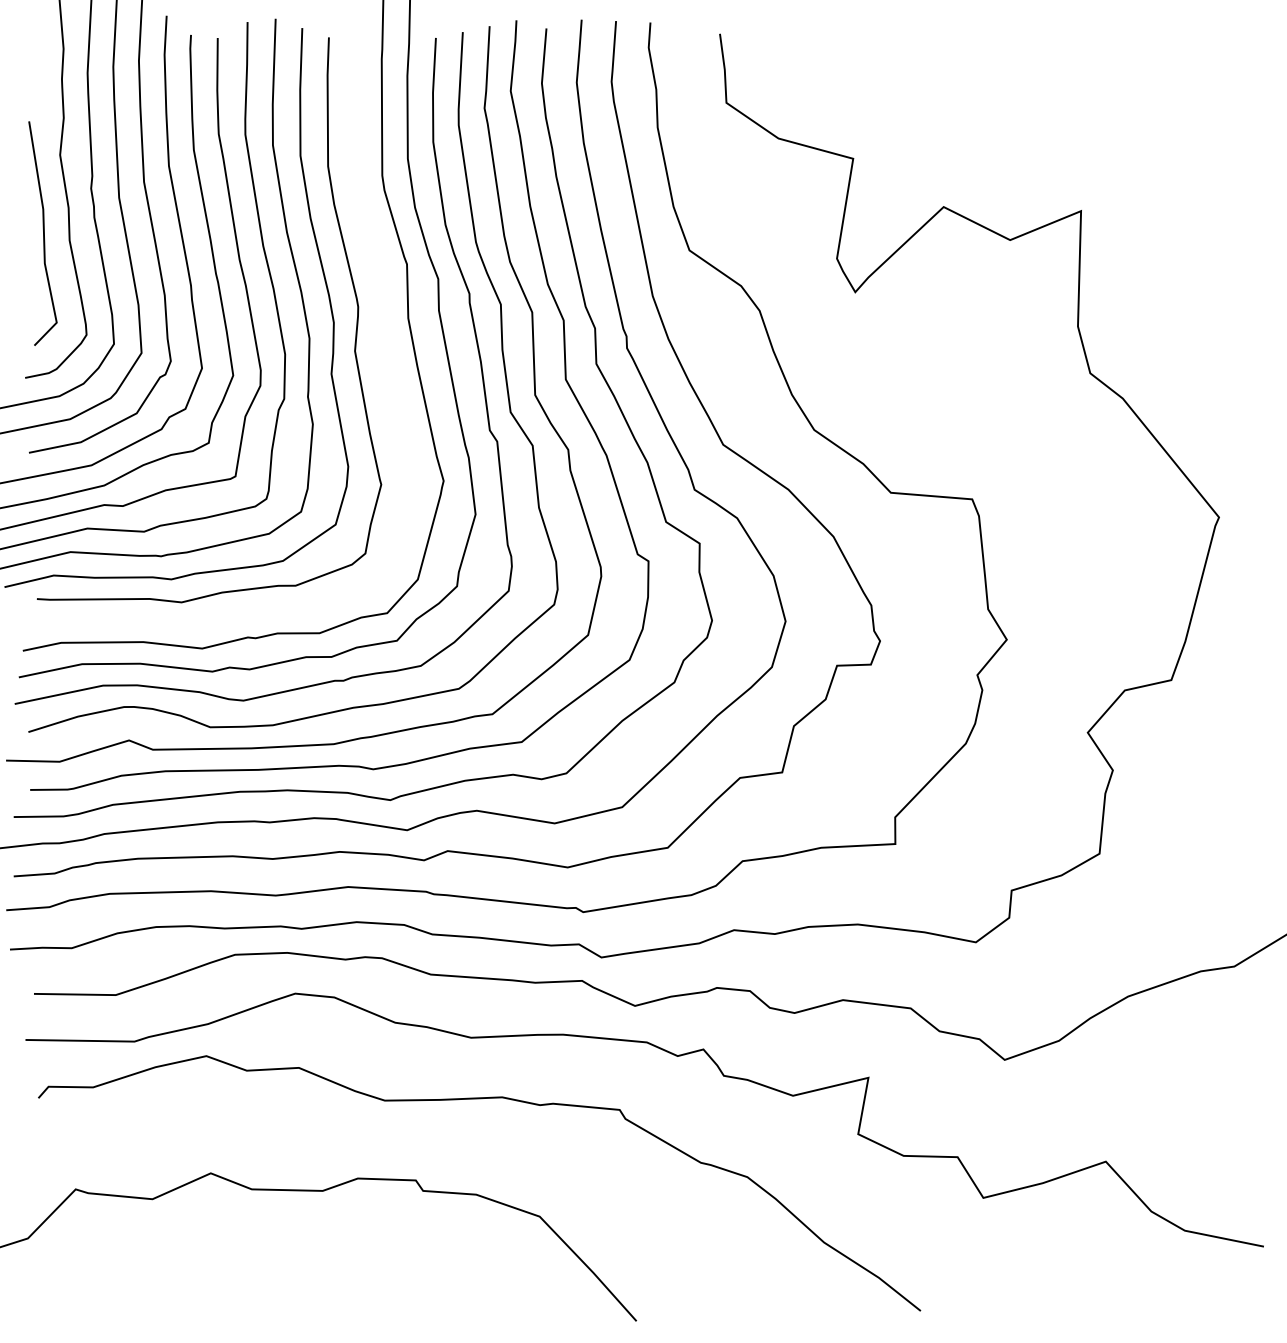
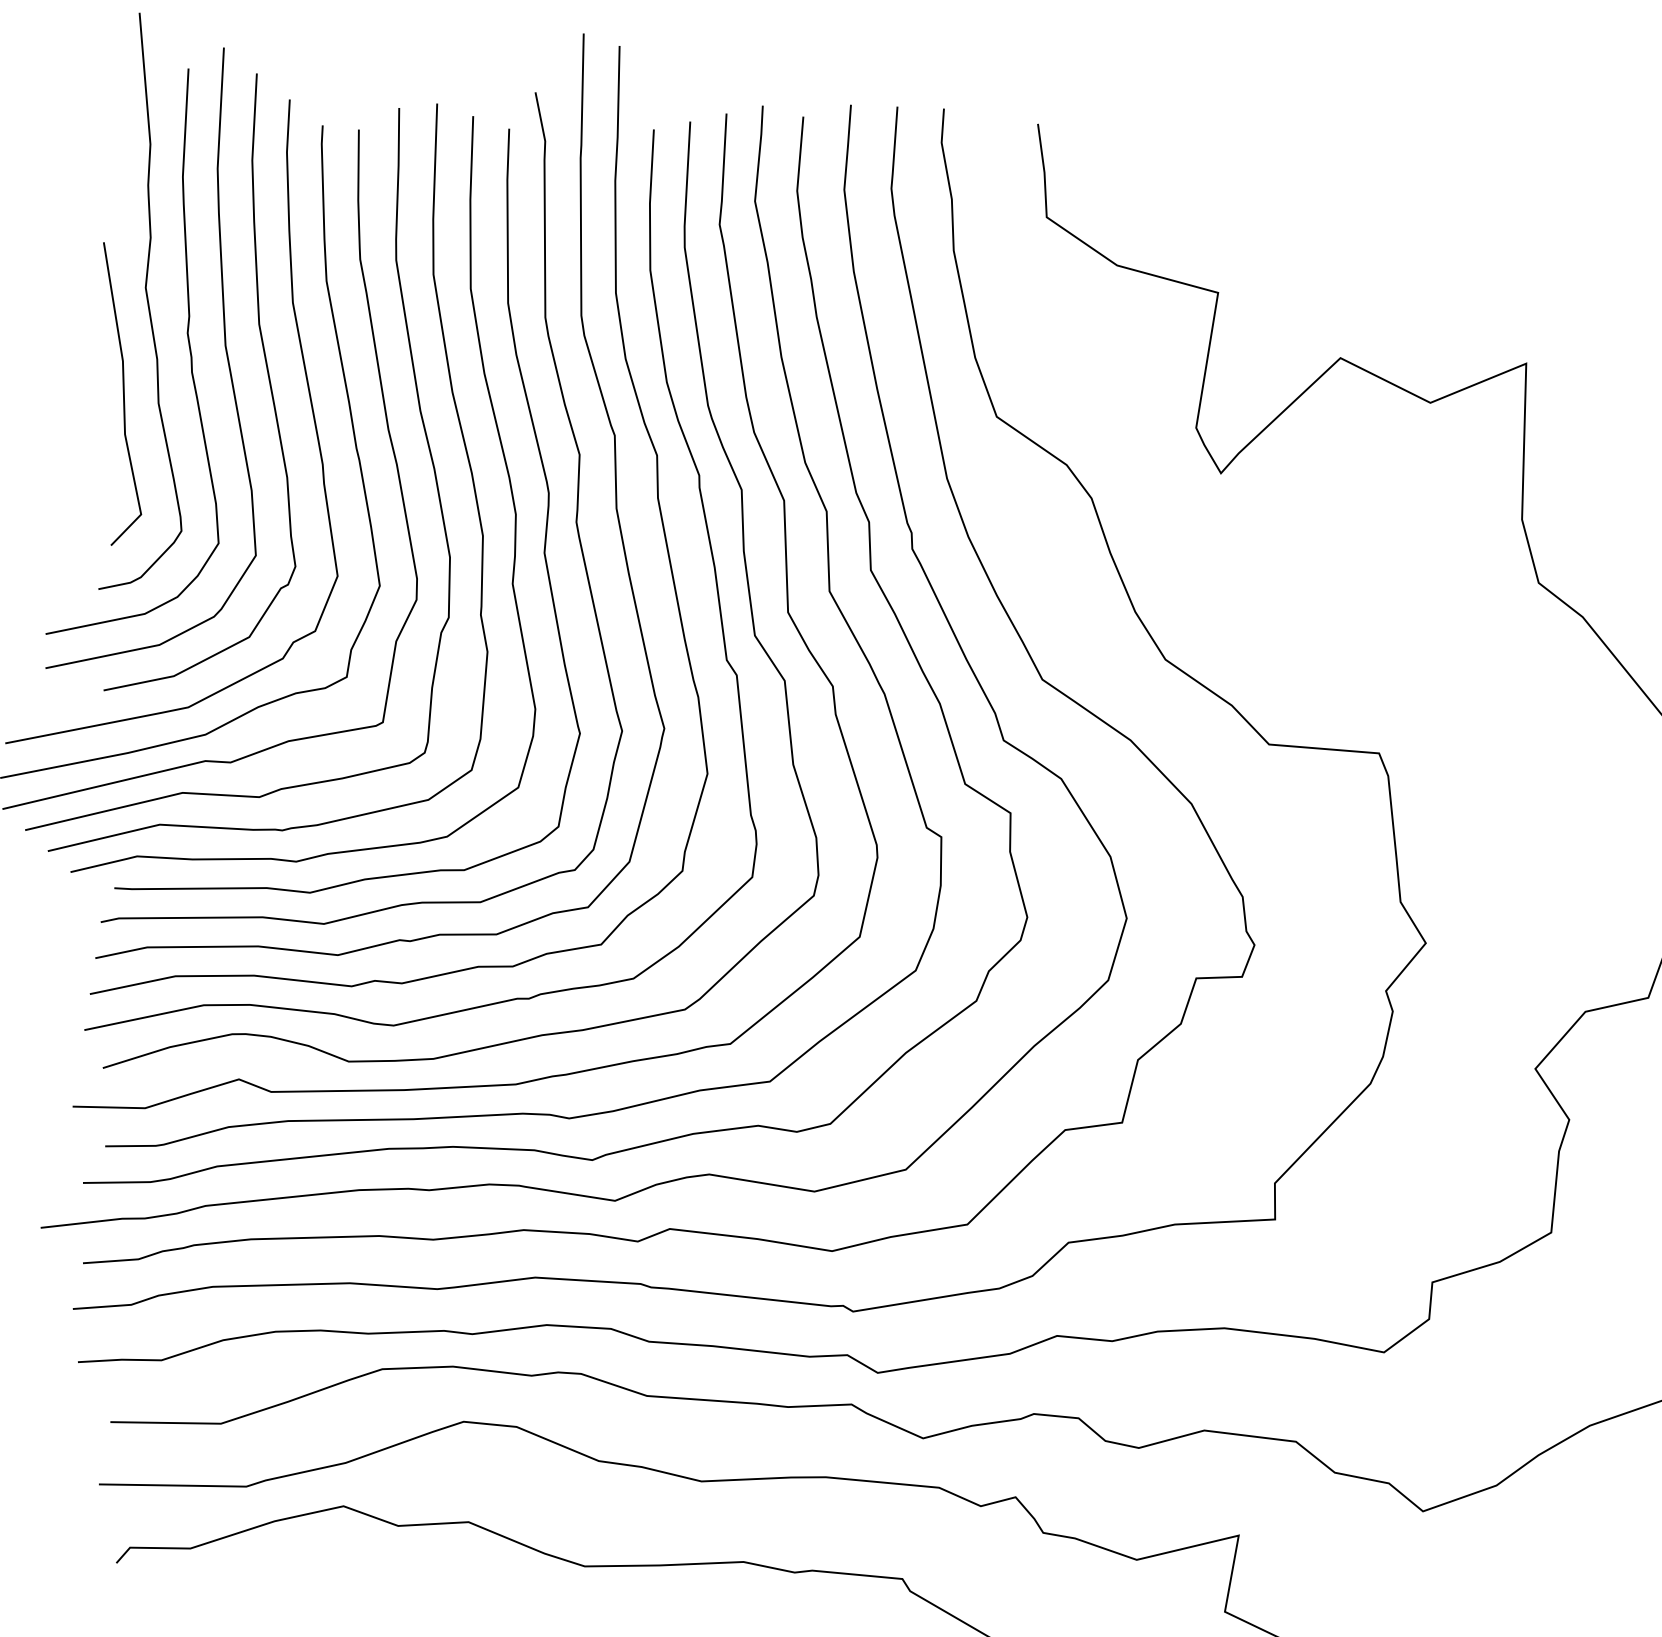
curve: (377, 326) -> (574, 519), added

